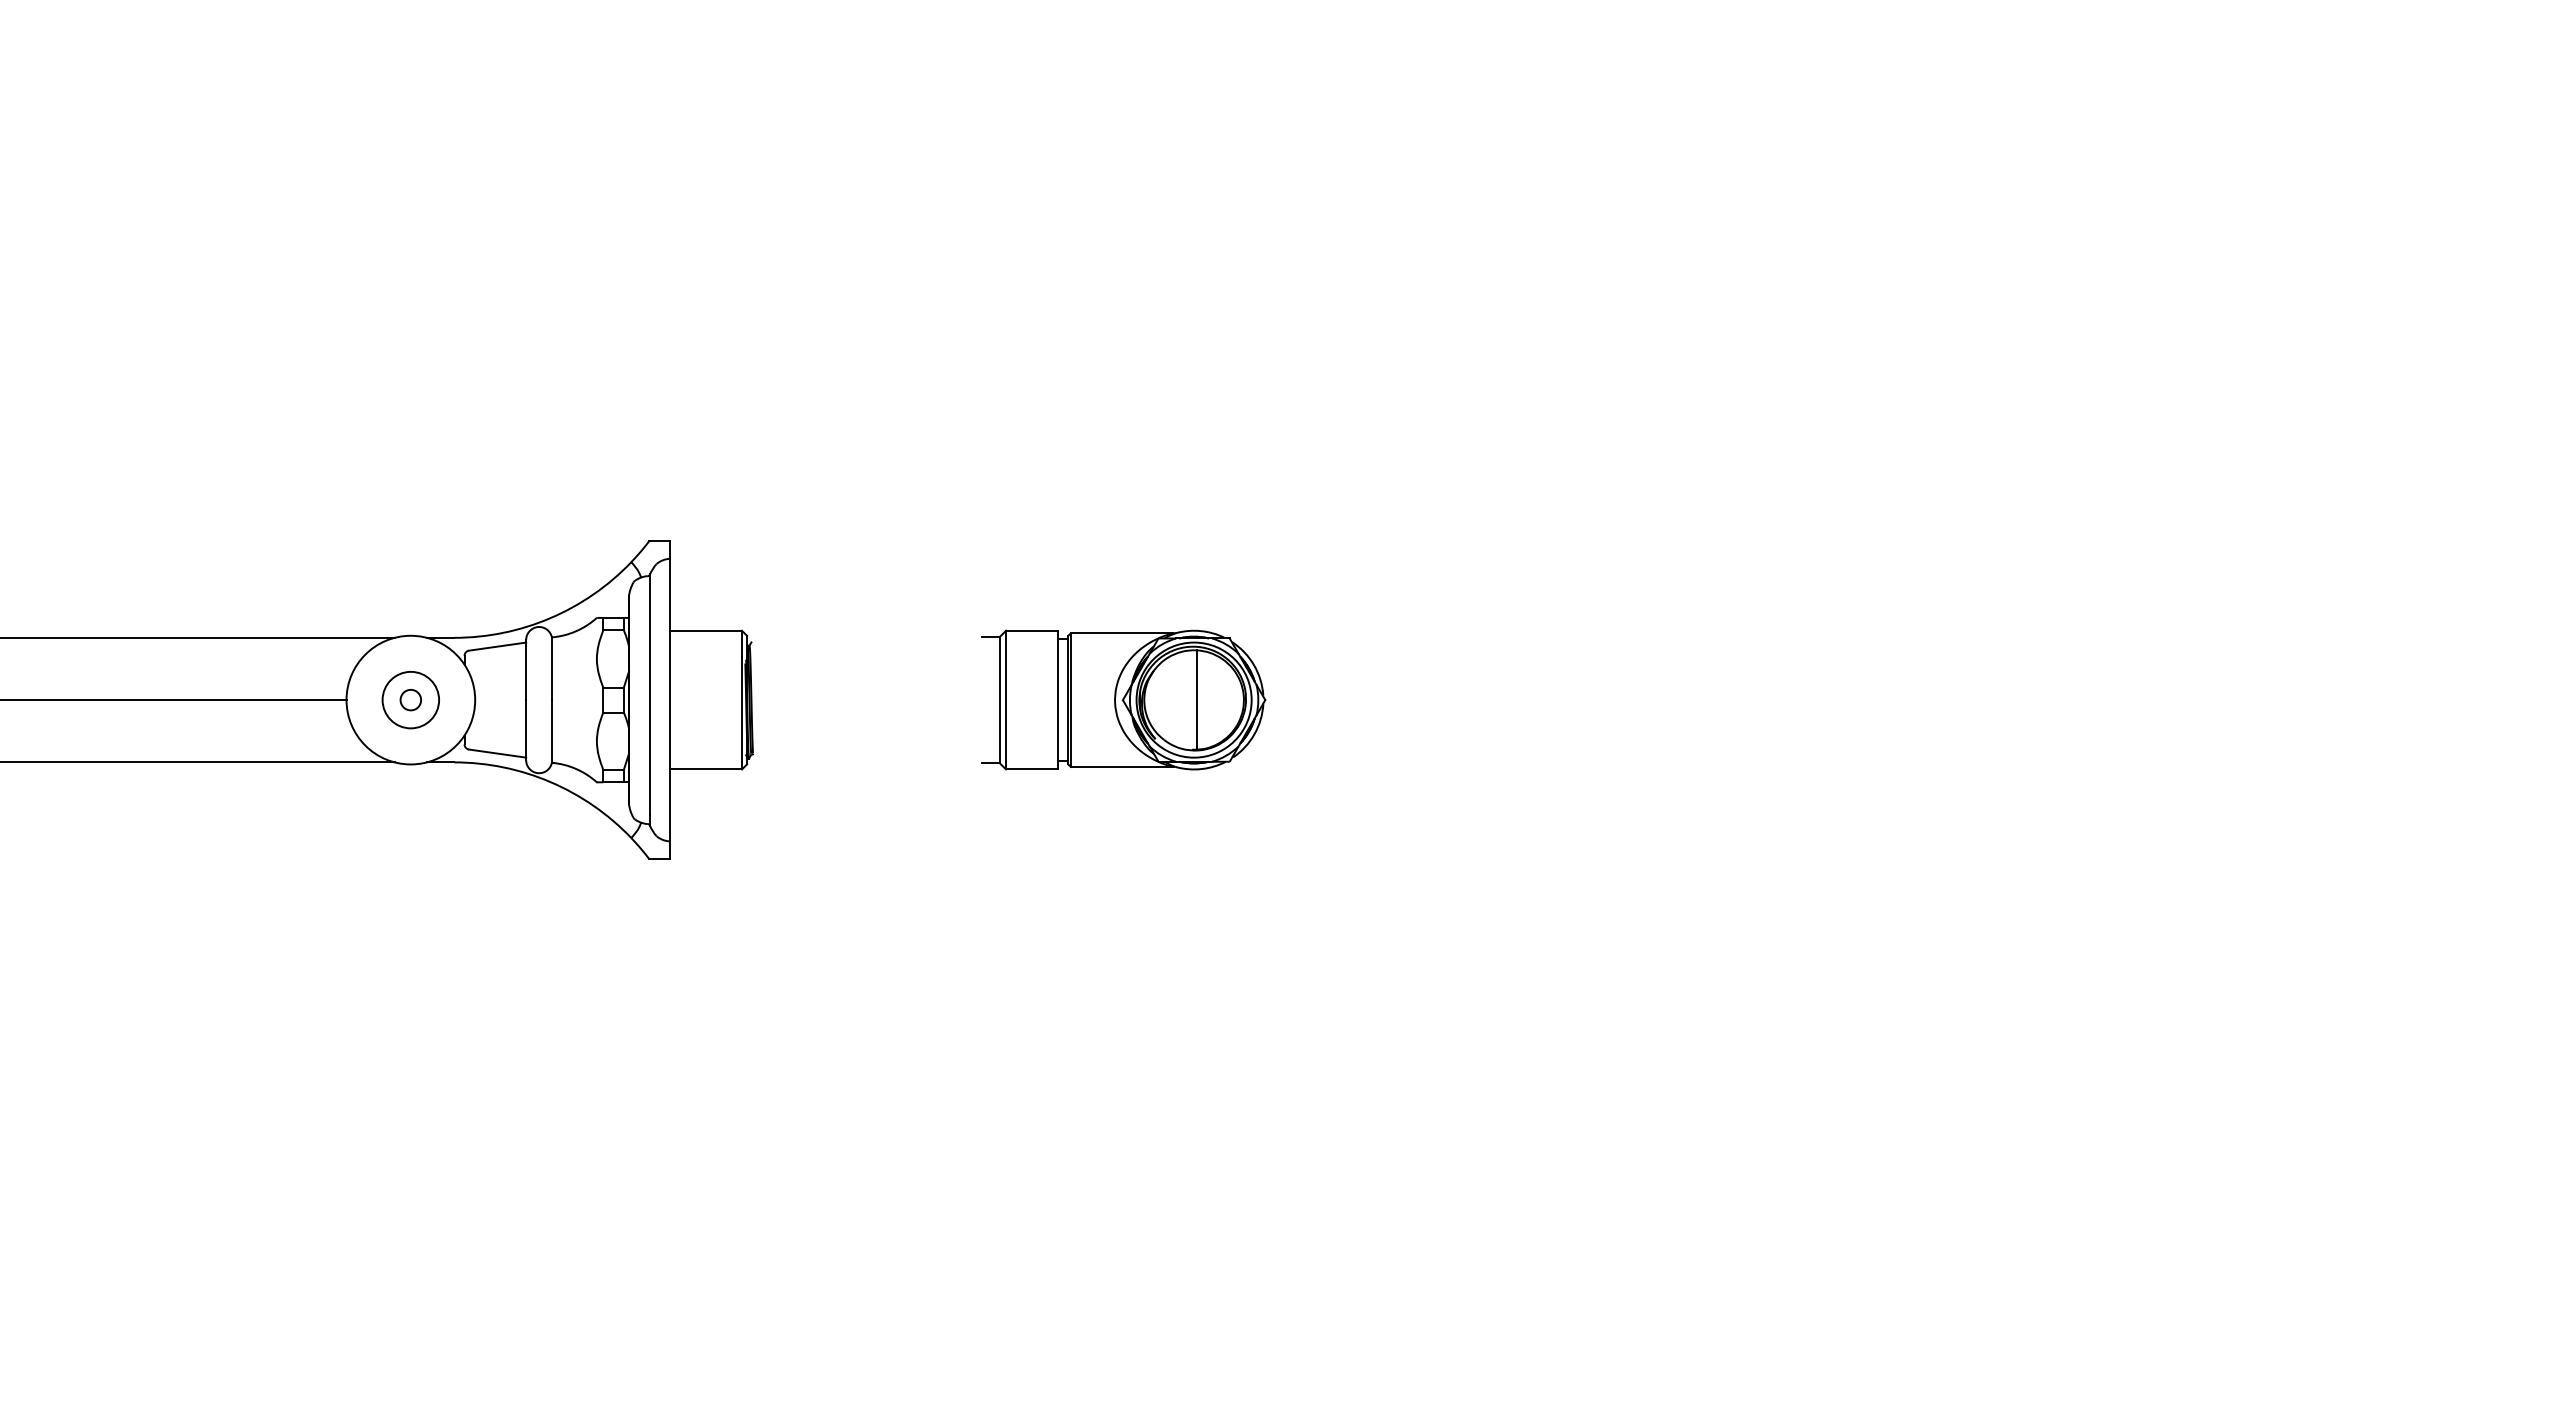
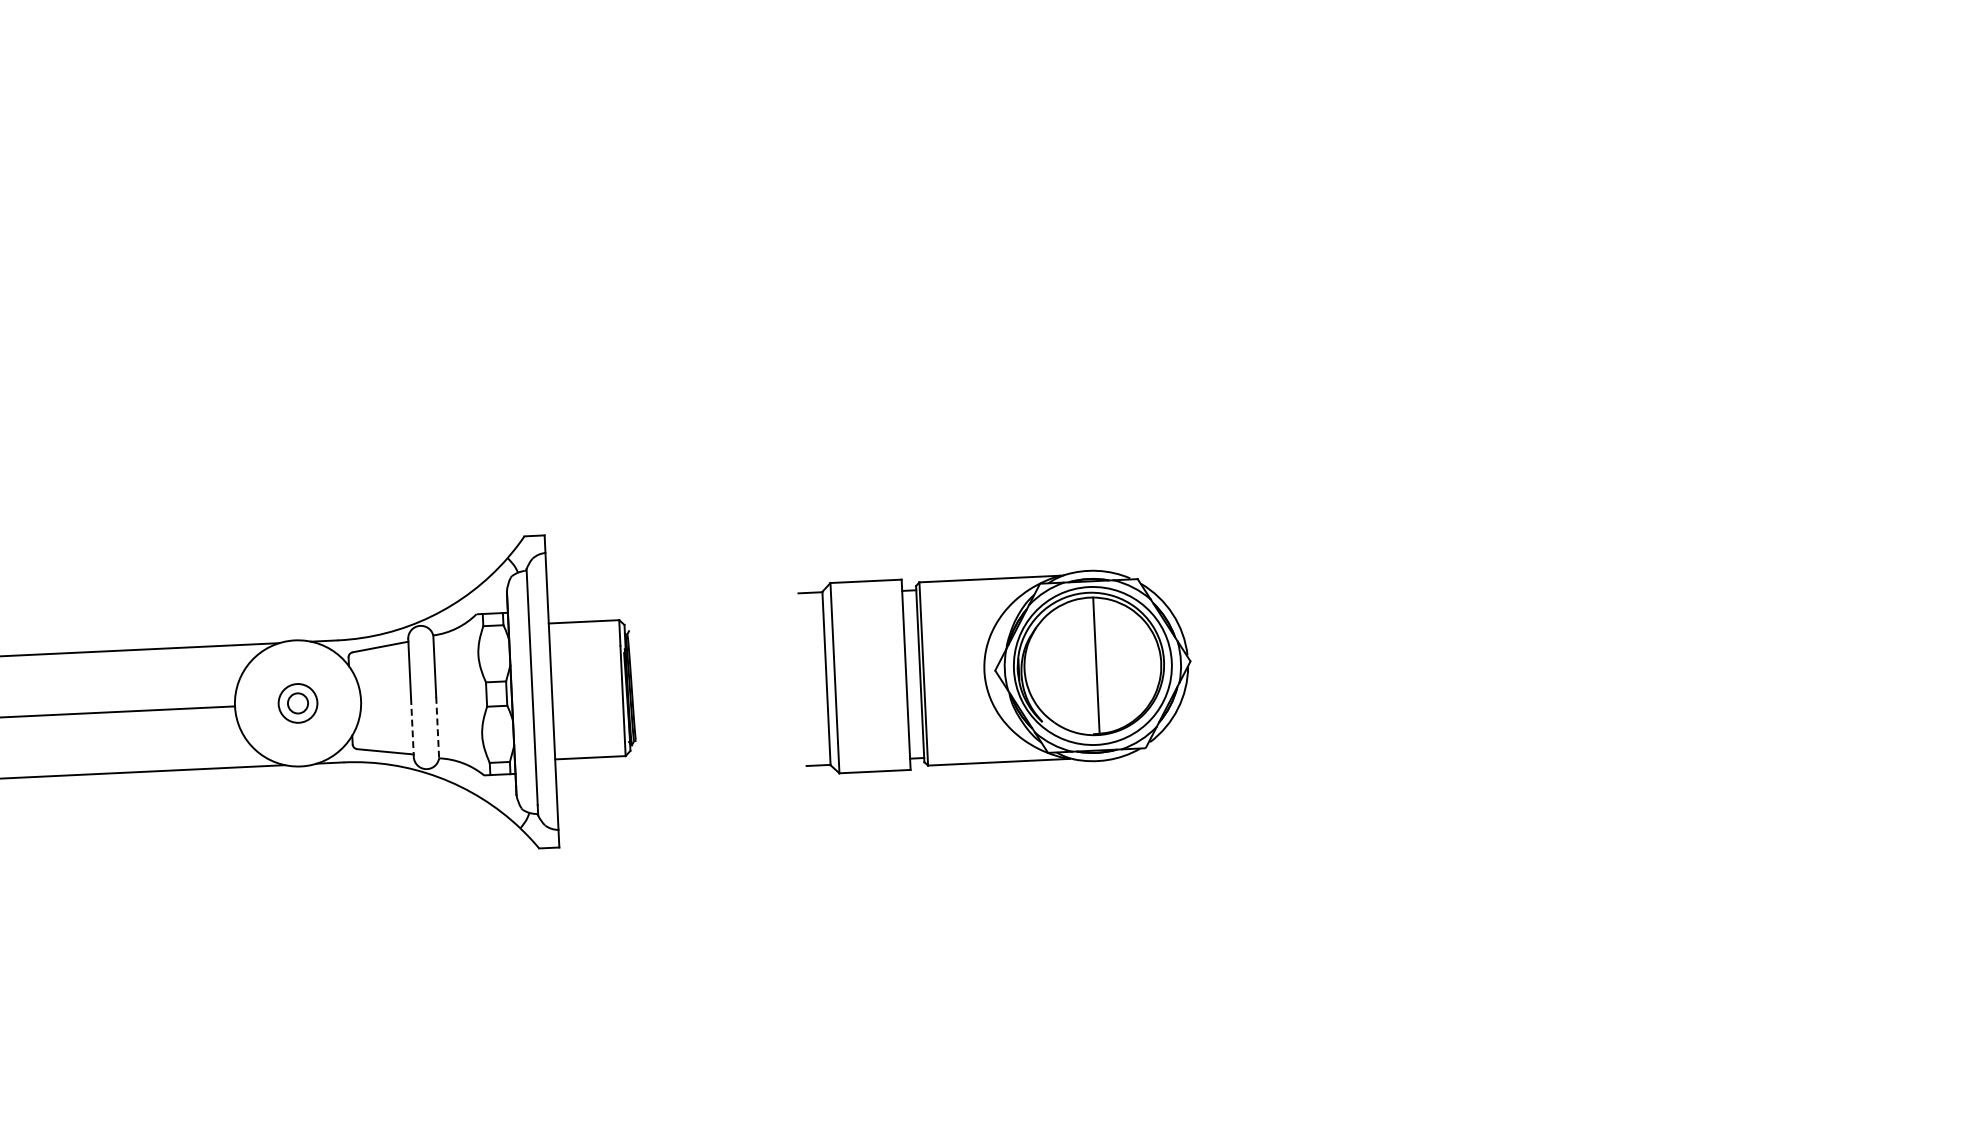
circle: (410, 699) -> (297, 702), size x0.7
part: (1123, 699) -> (996, 669), size x1.4
line: (526, 730) -> (412, 727), solid -> dashed
line: (551, 731) -> (437, 727), solid -> dashed

